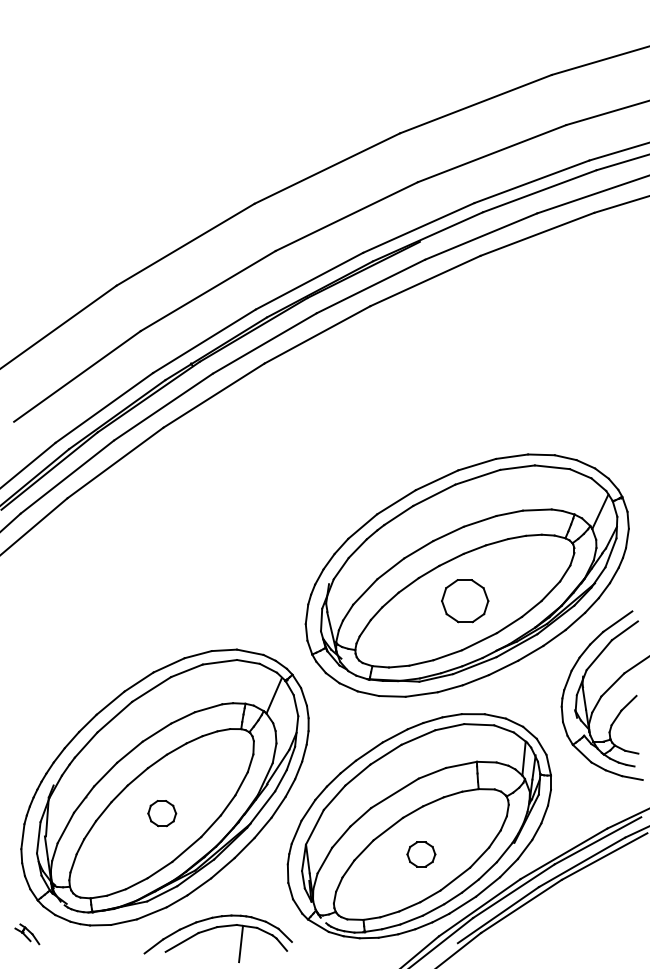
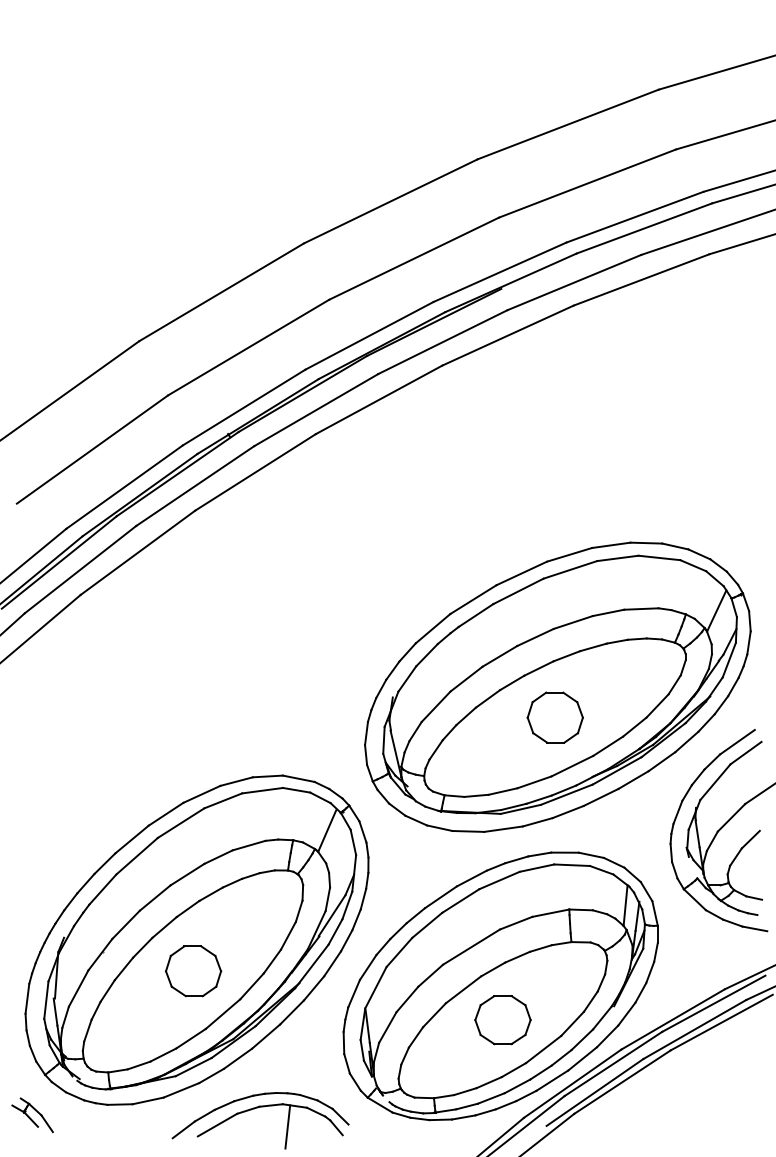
part: (162, 813) -> (194, 971), size x1.67
part: (421, 854) -> (503, 1020), size x1.67
part: (27, 934) -> (32, 1115), size x1.43

